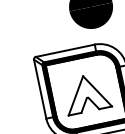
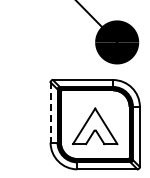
line: (40, 89) -> (50, 112), solid -> dashed

